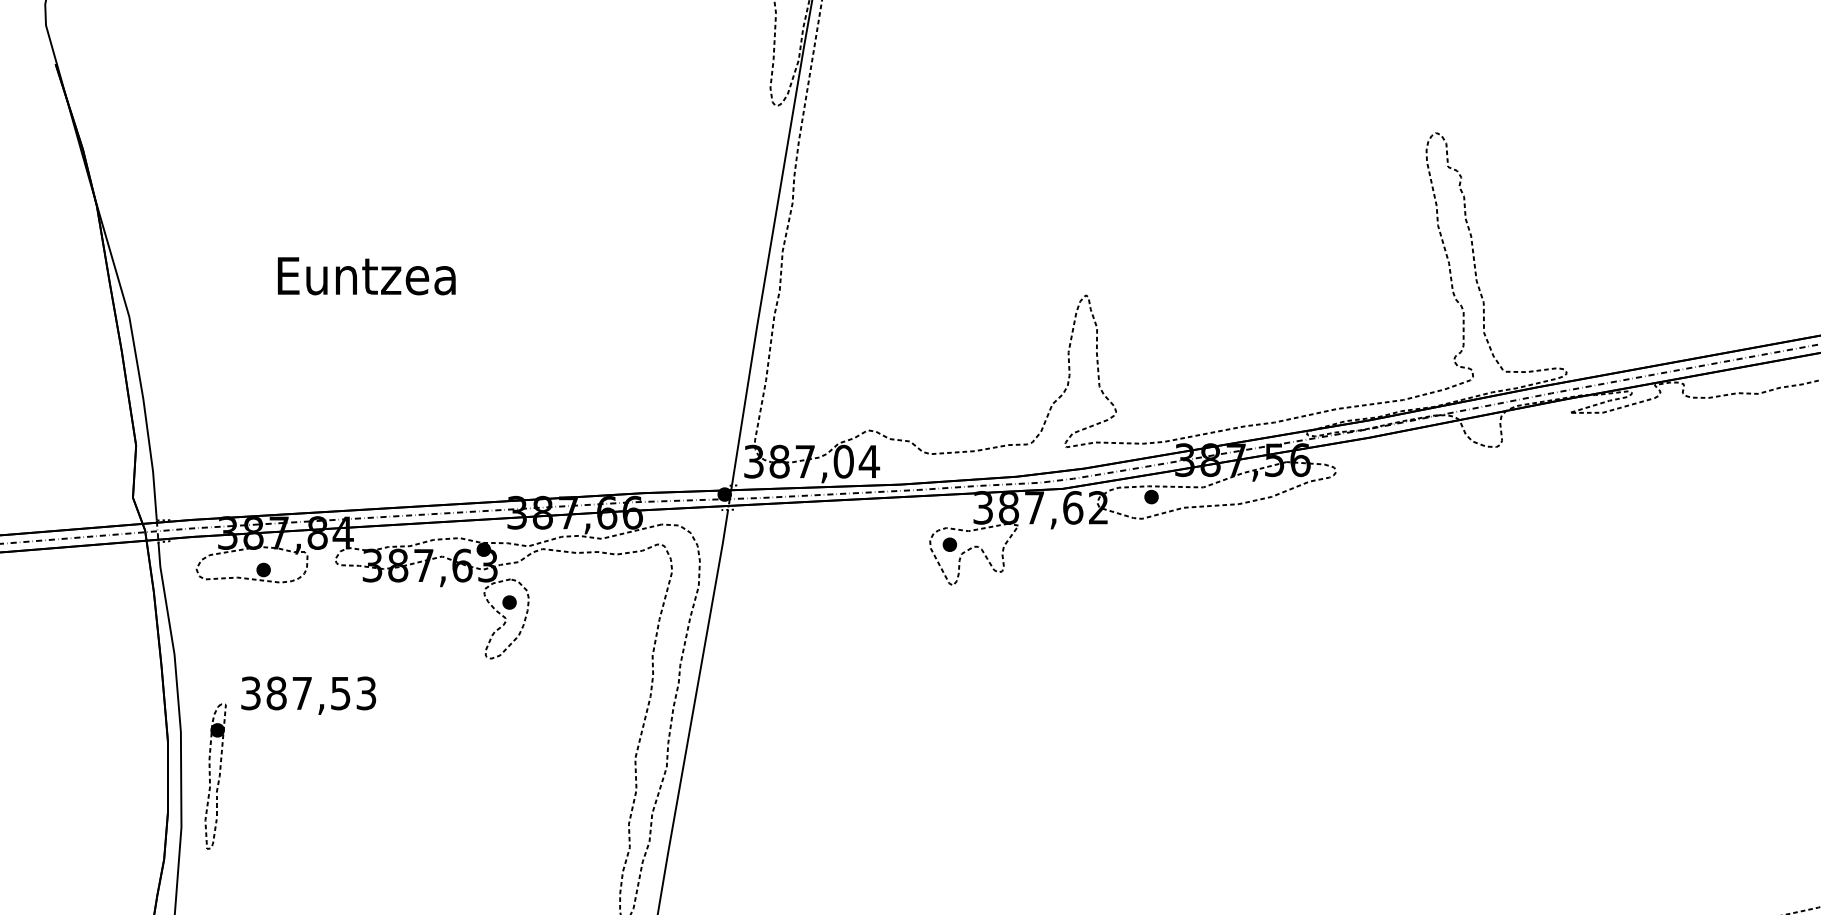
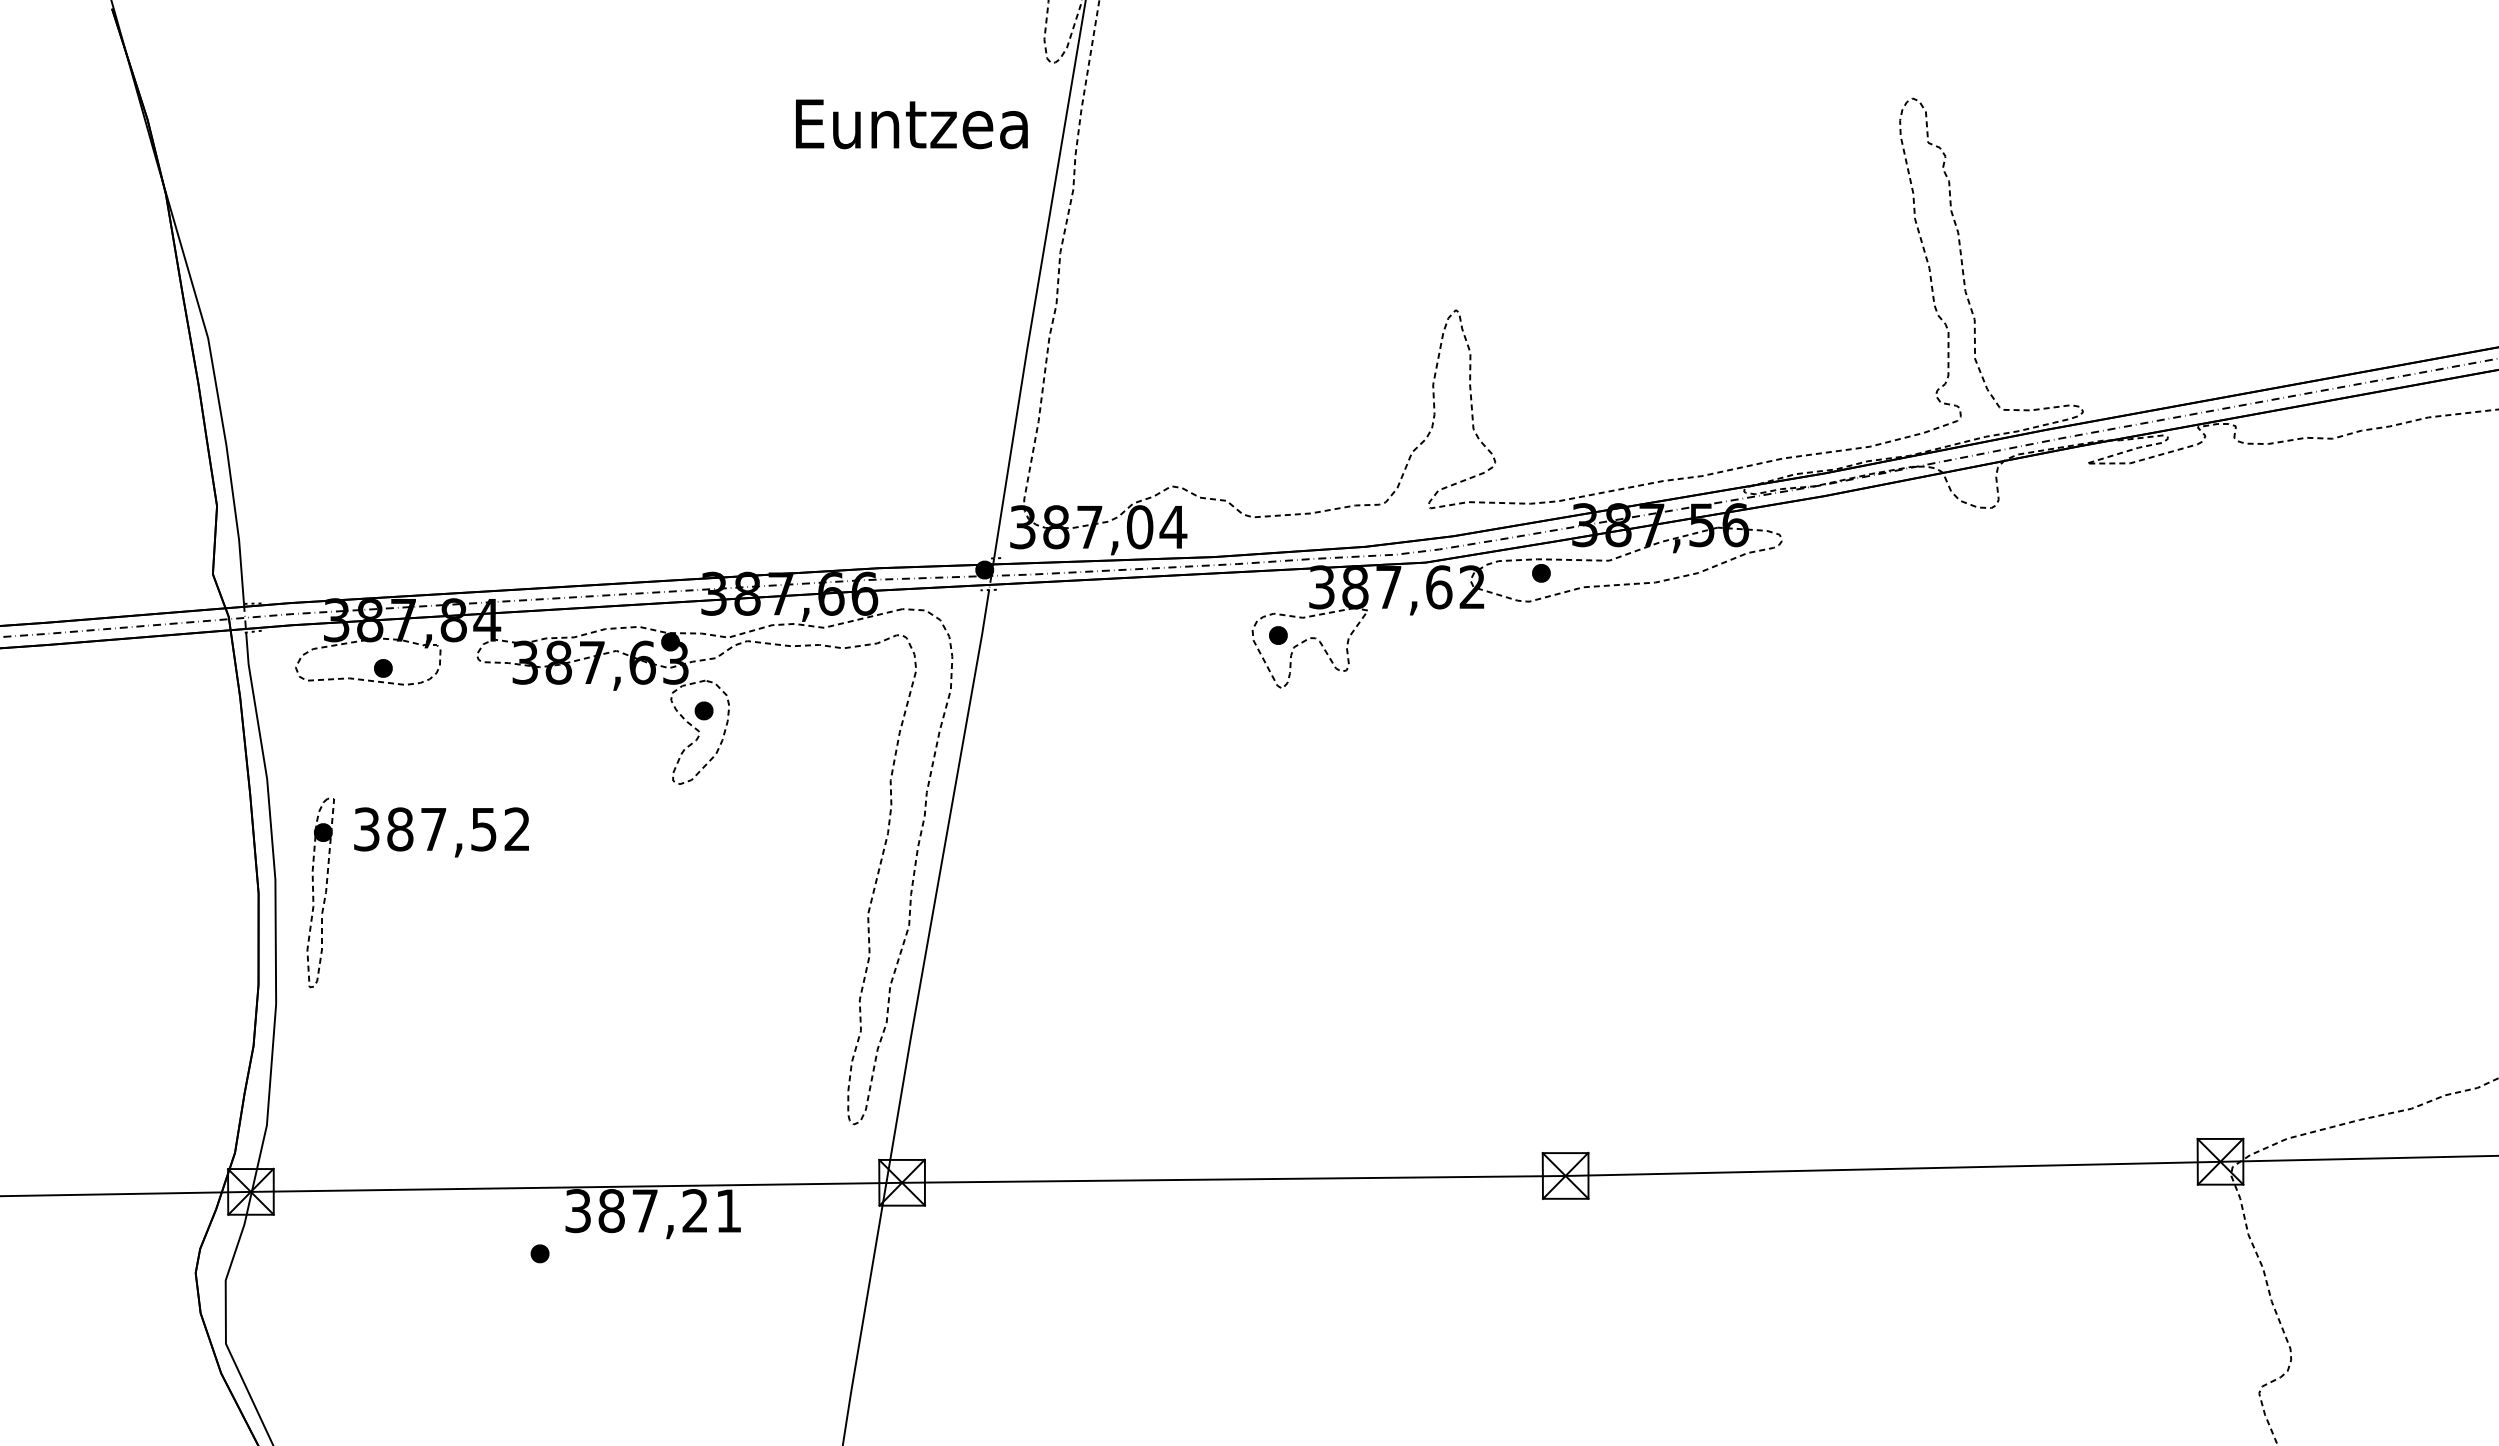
text: (366, 276) -> (911, 124), moved
text: (365, 693) -> (516, 829), 387,53 -> 387,52
part: (215, 776) -> (320, 892), moved

